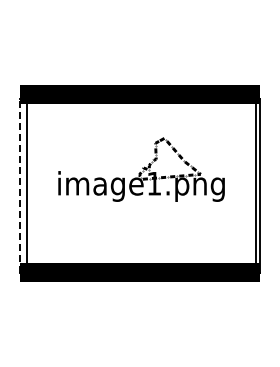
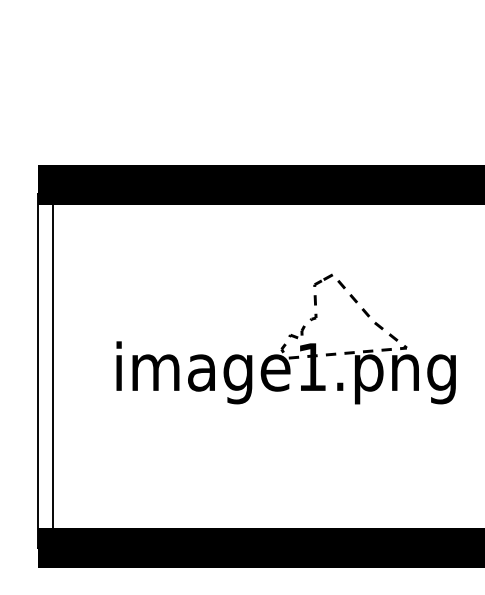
line: (19, 185) -> (37, 370), dashed -> solid

